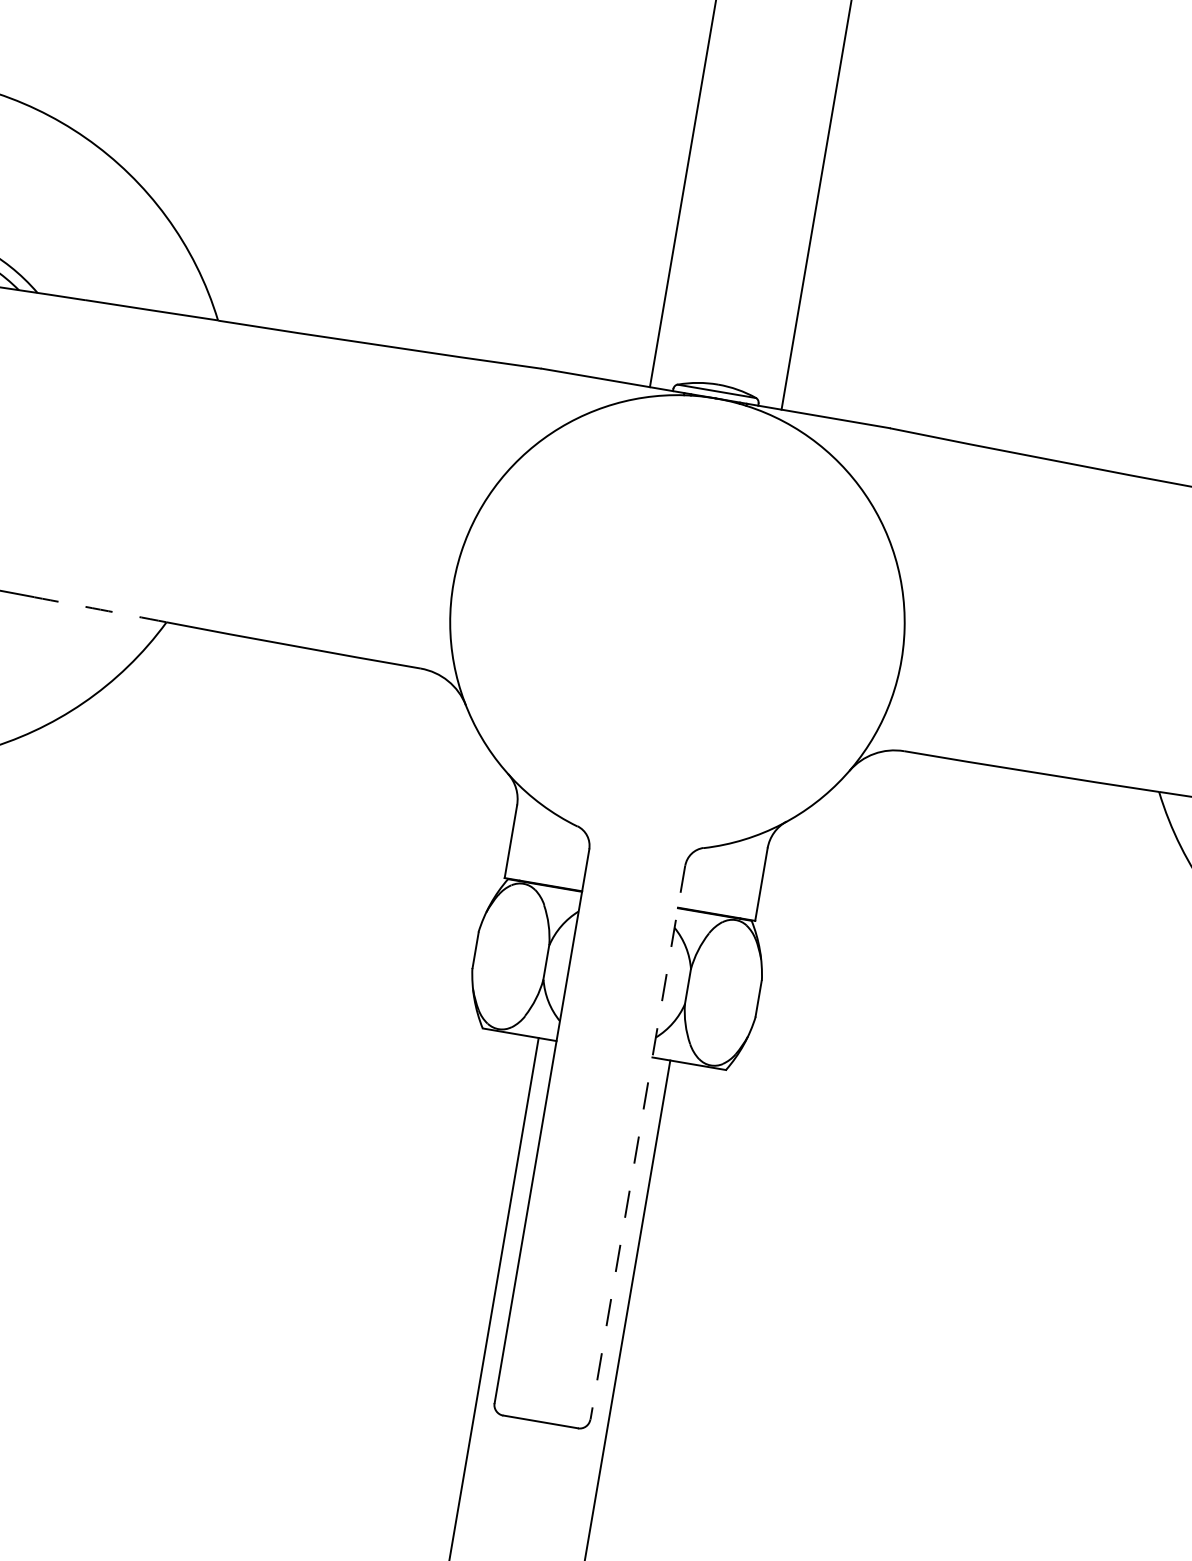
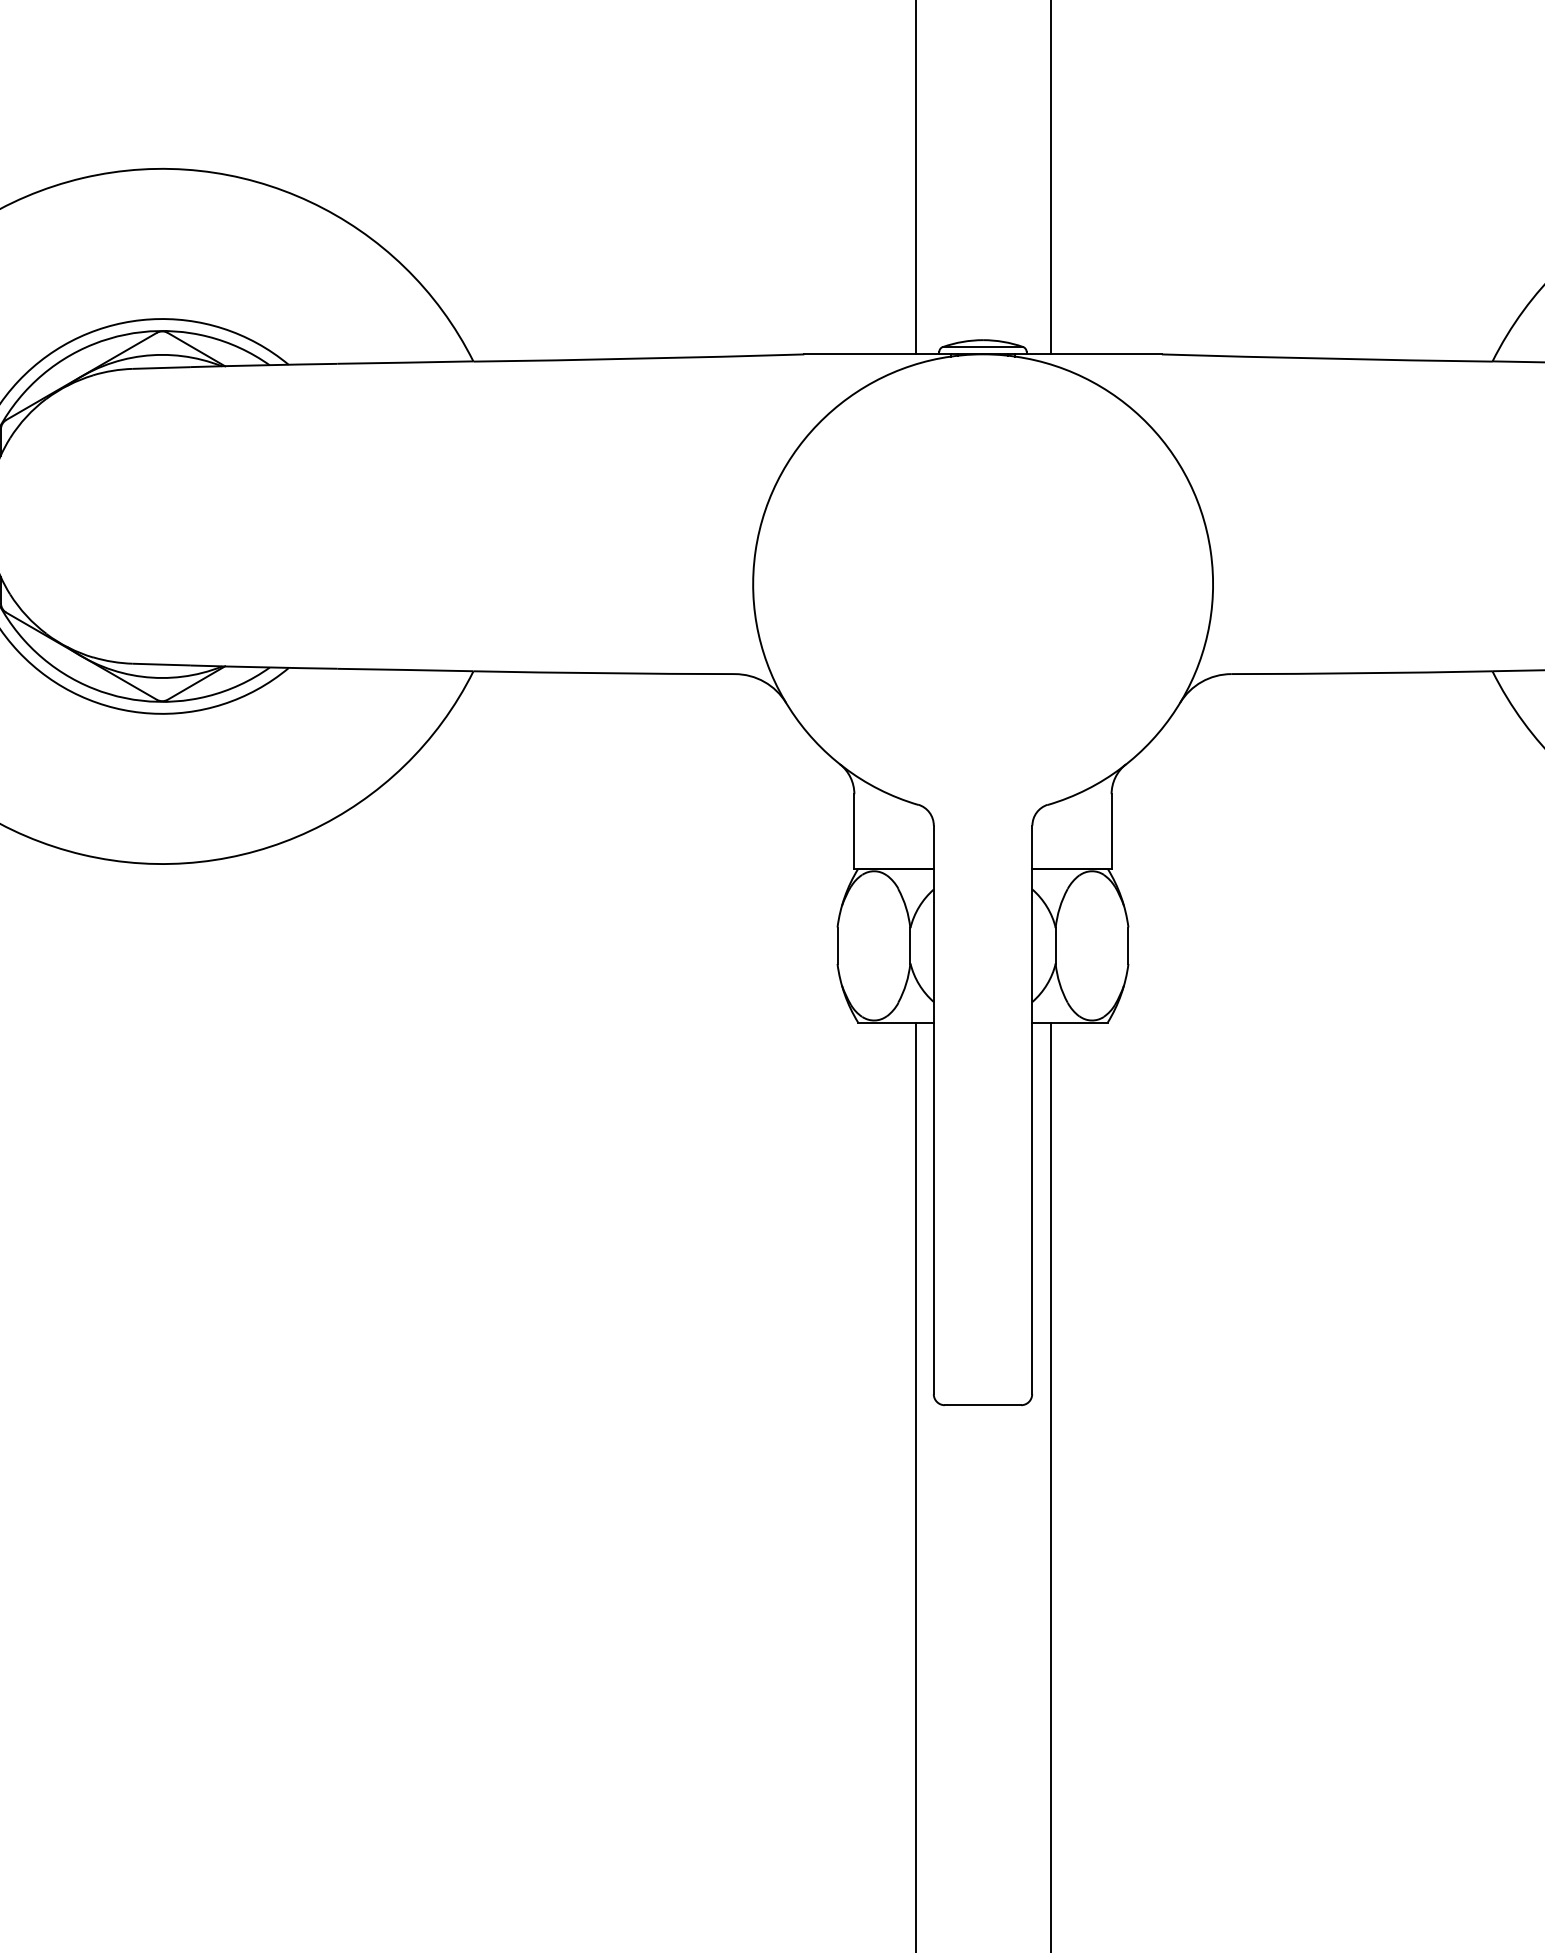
arc: (100, 609) -> (405, 669), dashed -> solid
line: (637, 1143) -> (1032, 1110), dashed -> solid

